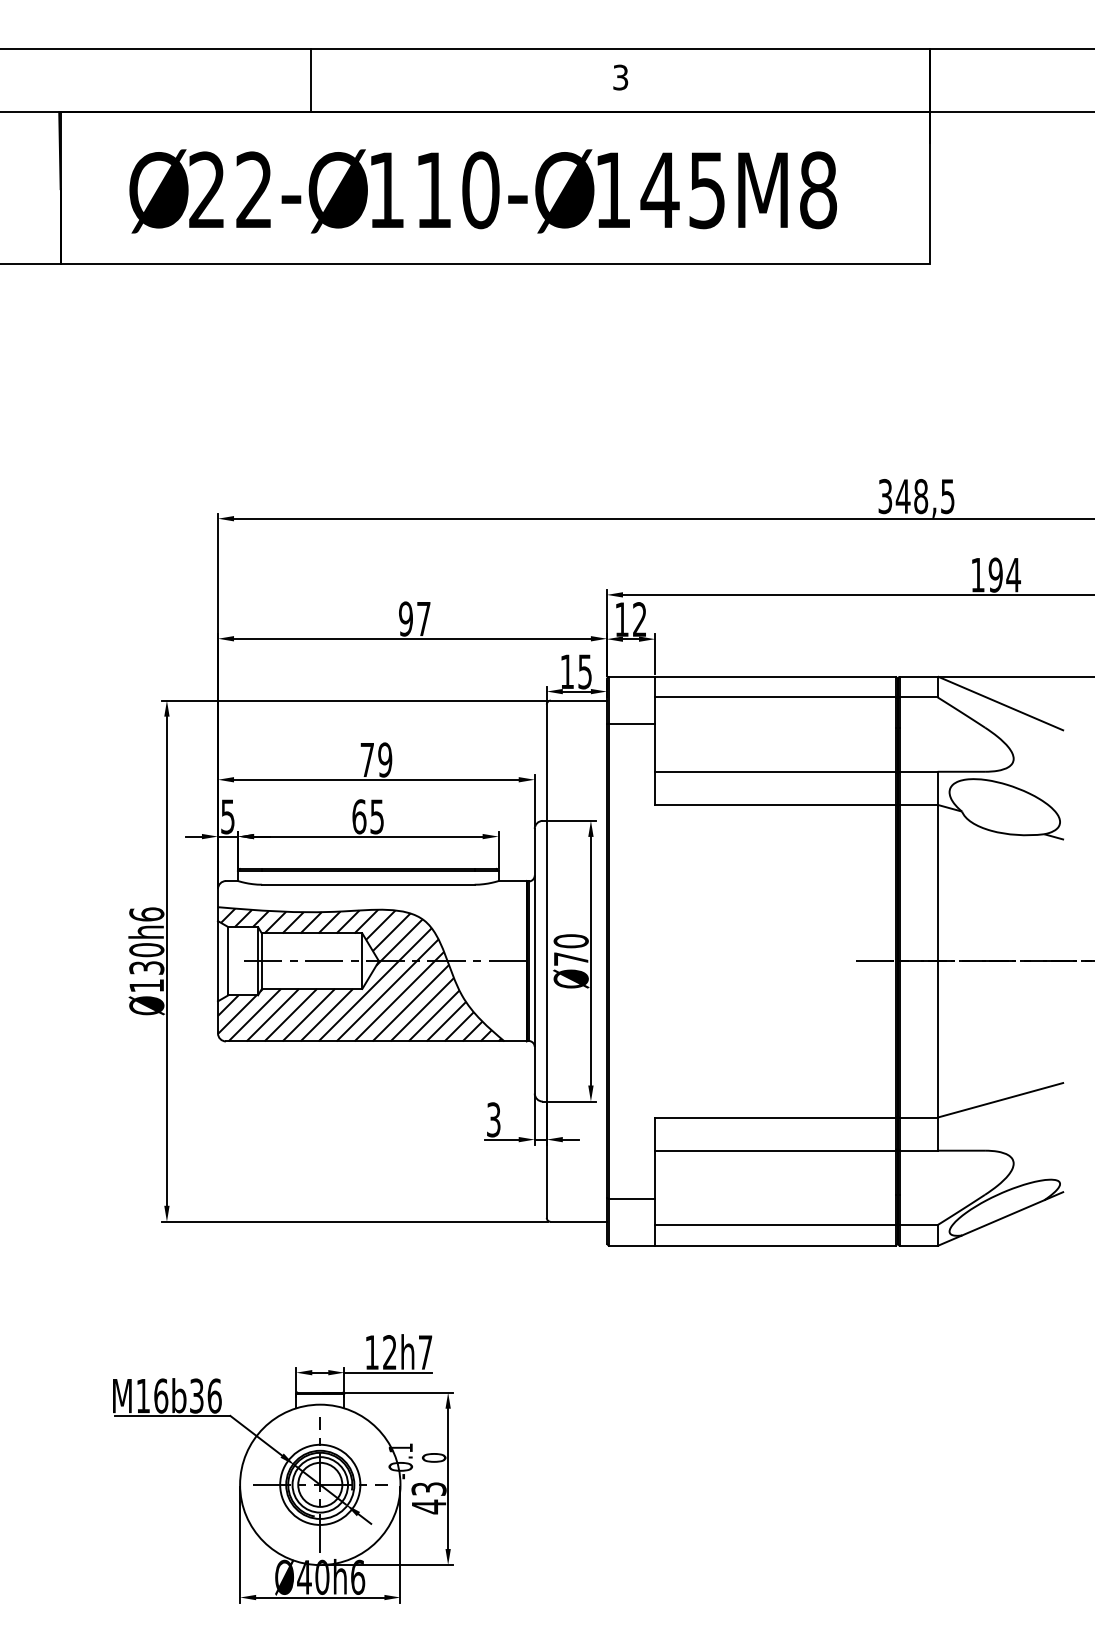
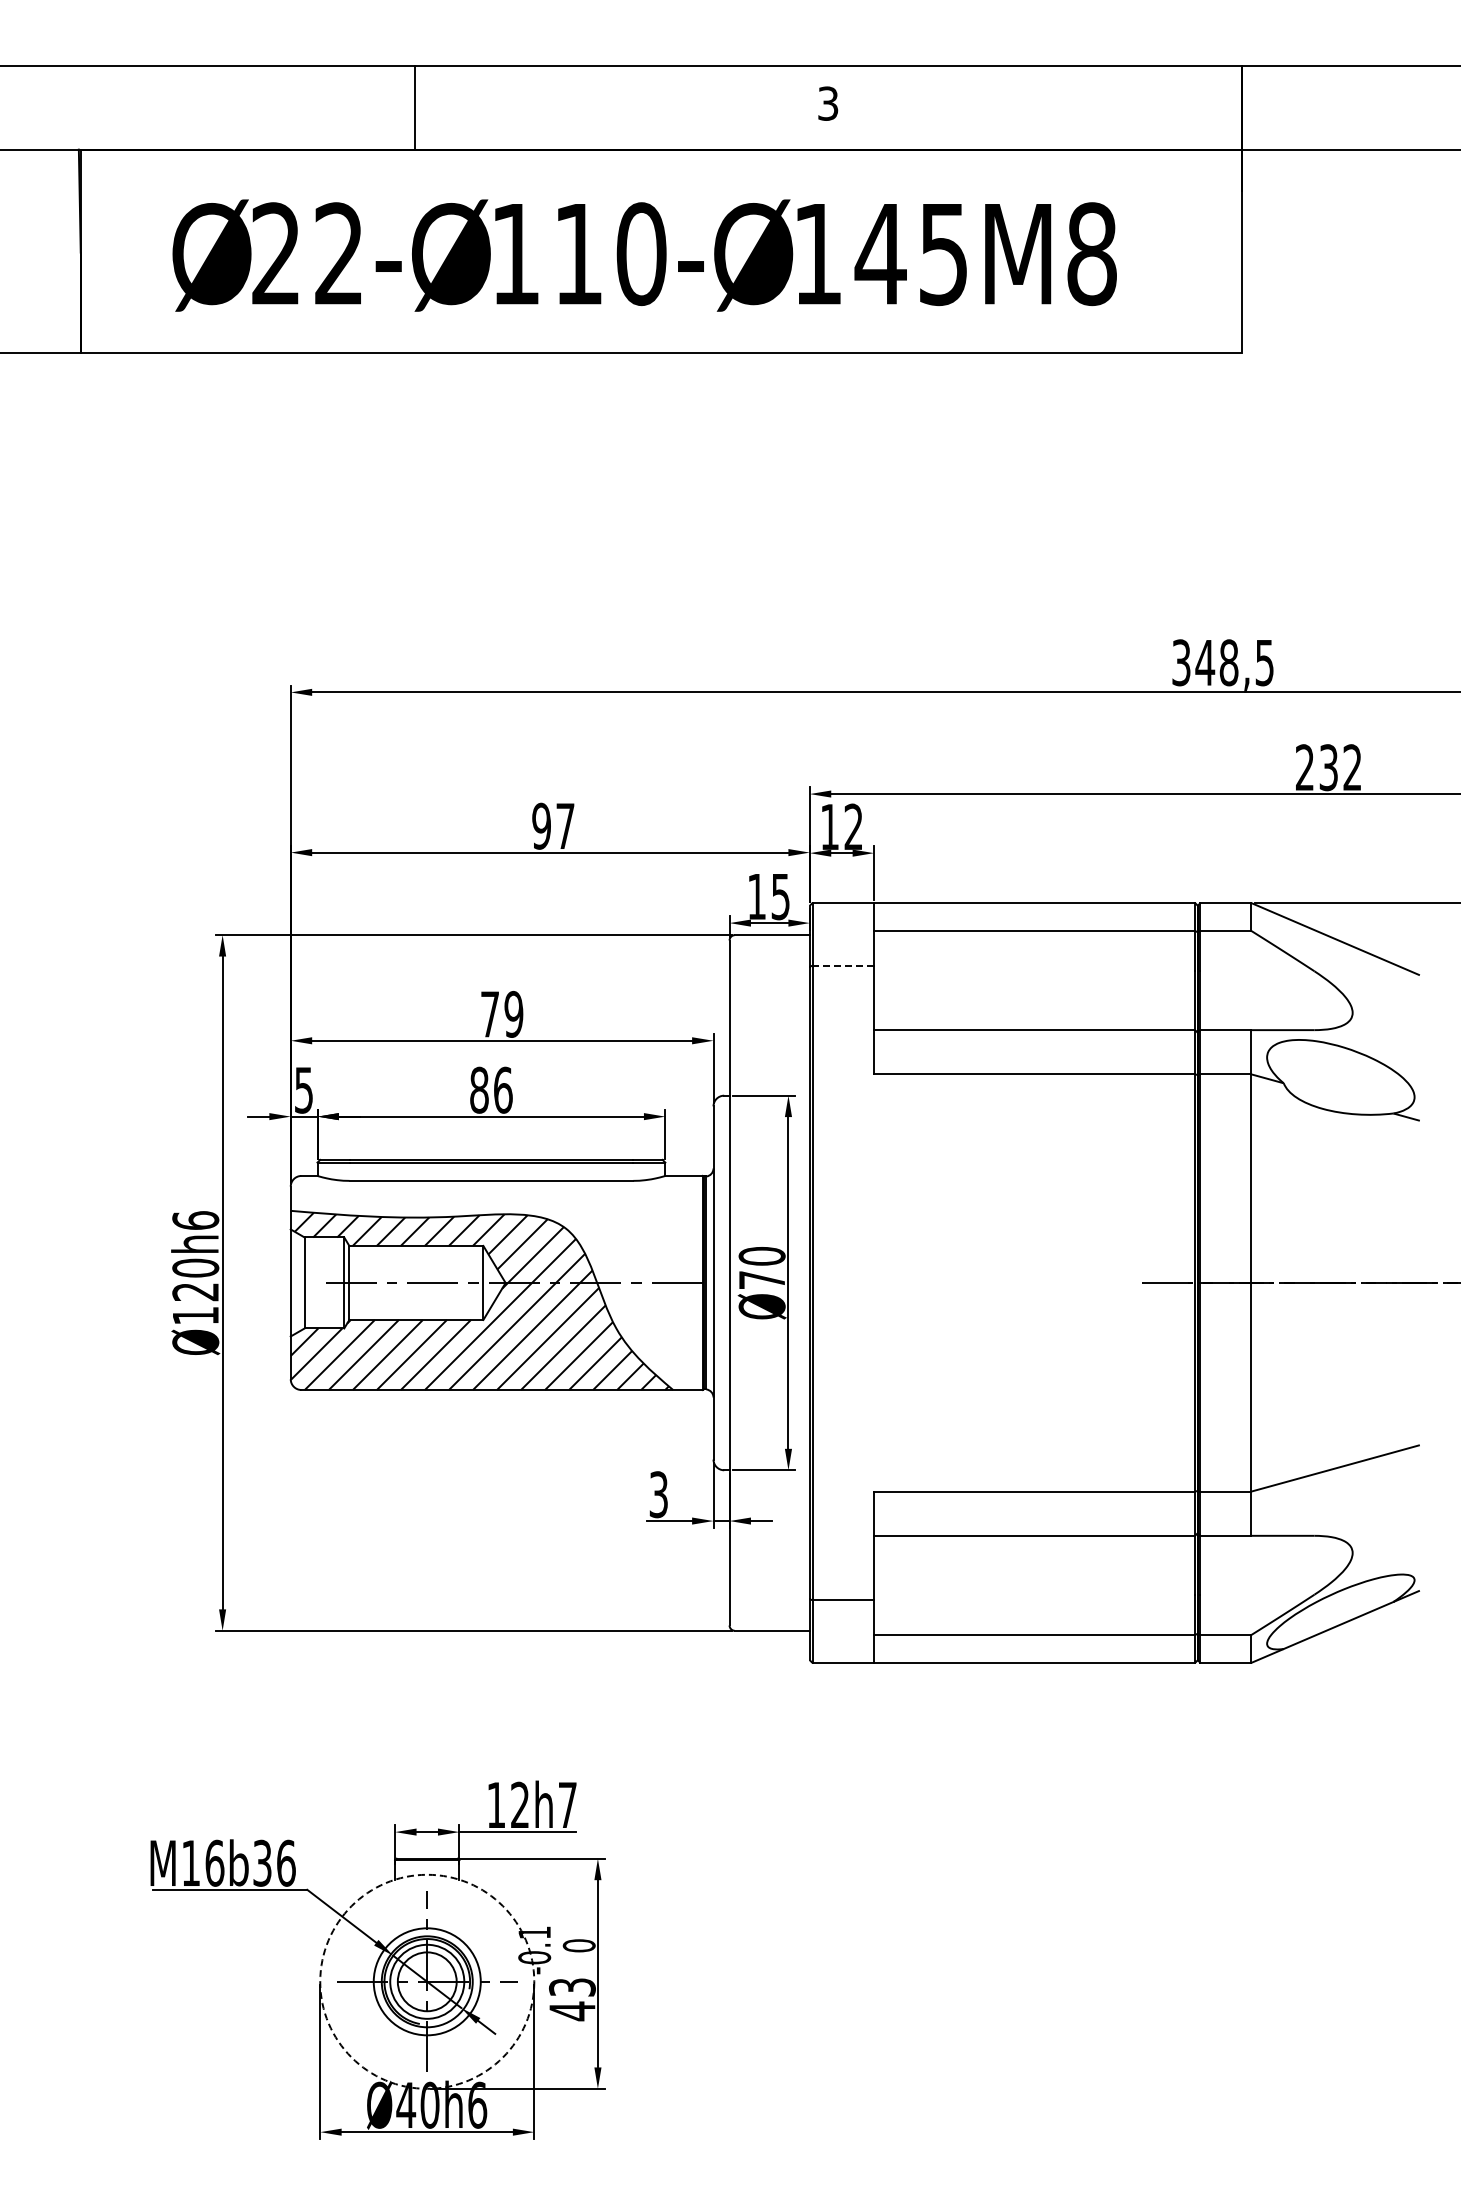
text: (996, 574) -> (1329, 767), 194 -> 232
line: (632, 723) -> (843, 965), solid -> dashed
text: (368, 816) -> (491, 1089), 65 -> 86
text: (146, 968) -> (195, 1292), Ø130 -> Ø120
circle: (320, 1484) -> (427, 1981), solid -> dashed

